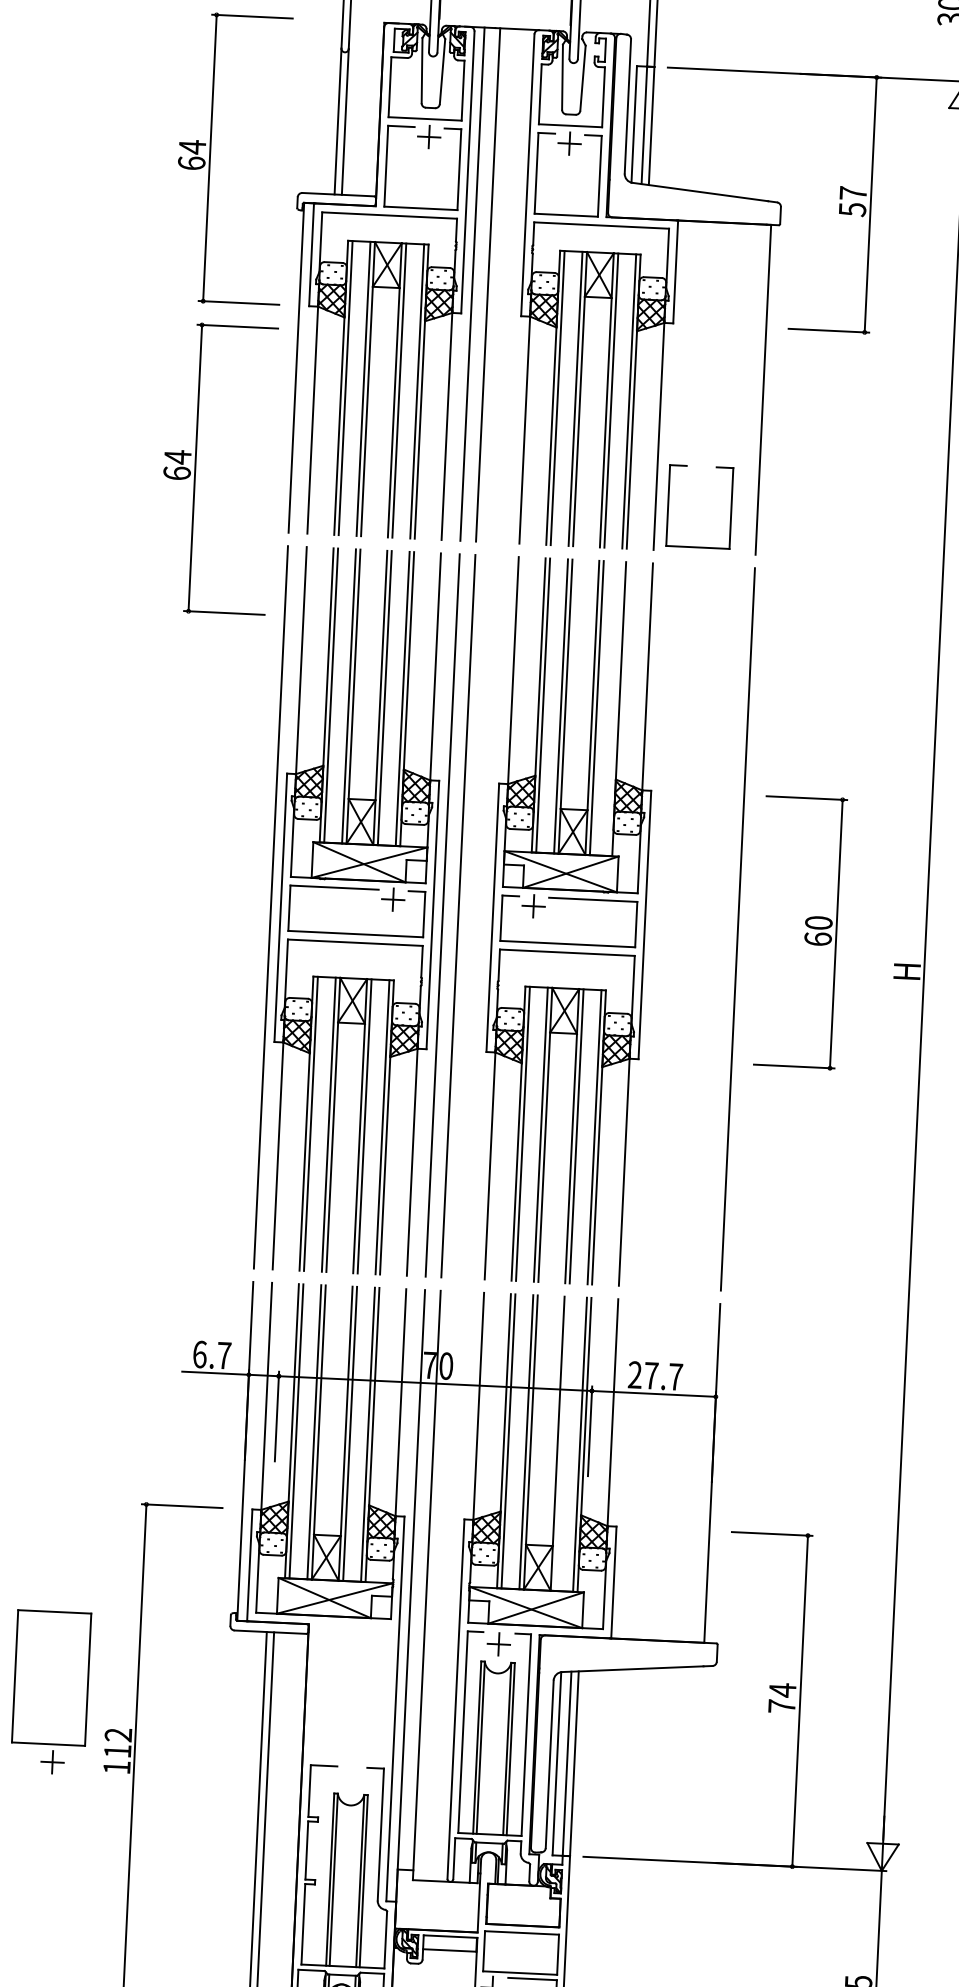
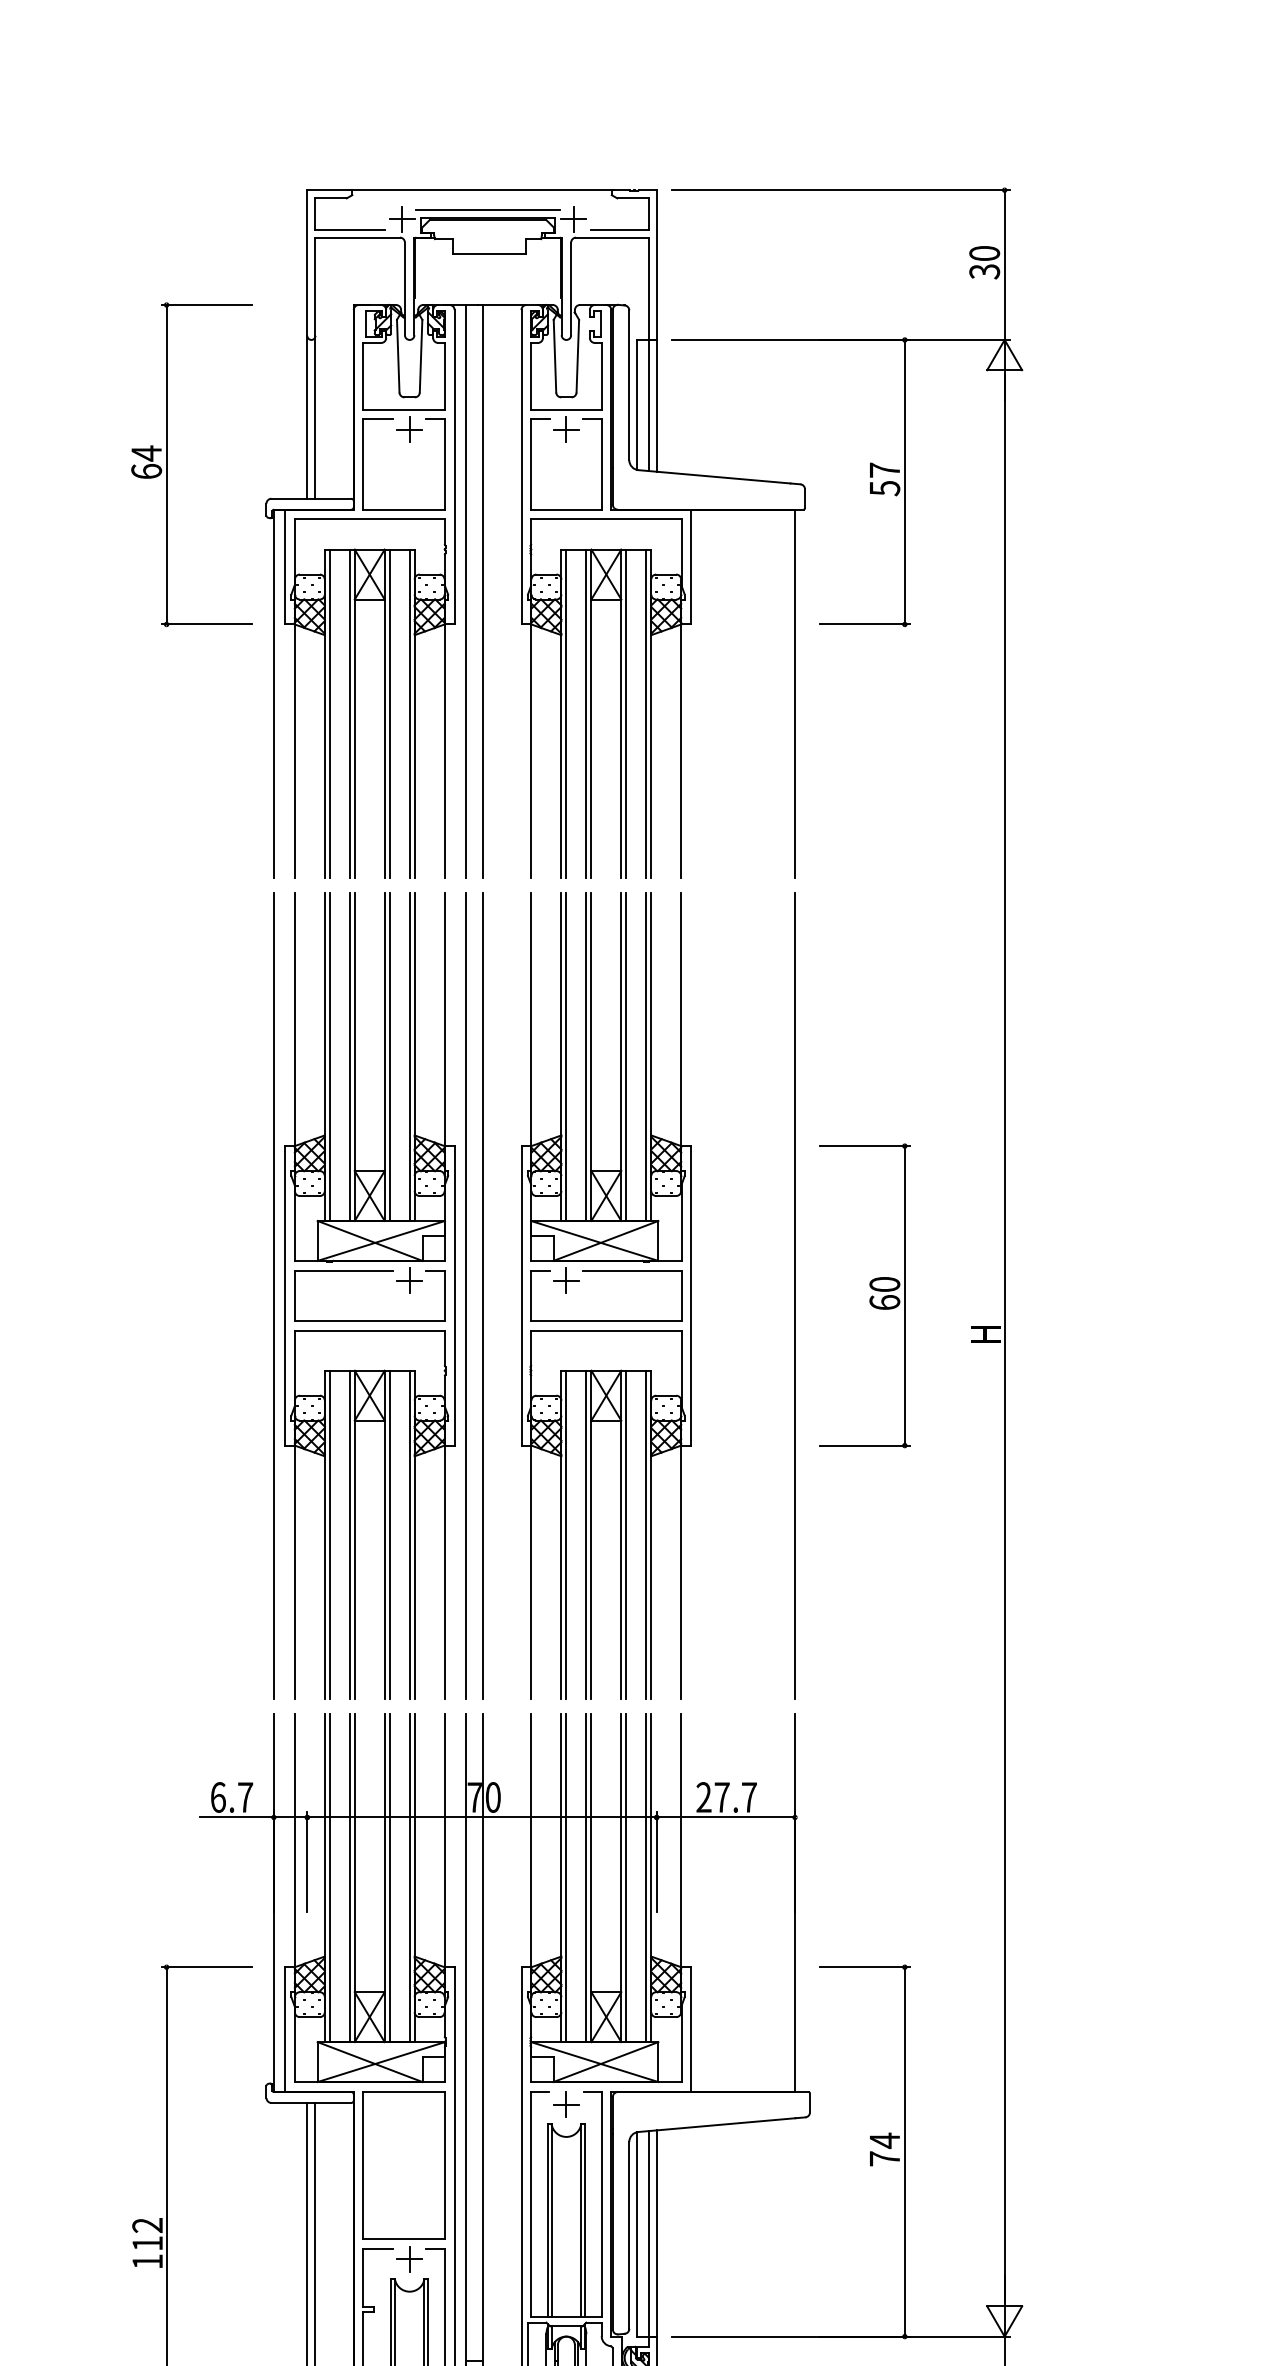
part: (196, 467) -> (167, 810), removed
part: (668, 505) -> (695, 827), removed
line: (614, 708) -> (646, 1056), added
line: (562, 1443) -> (626, 1877), added
part: (50, 1692) -> (403, 2181), moved

